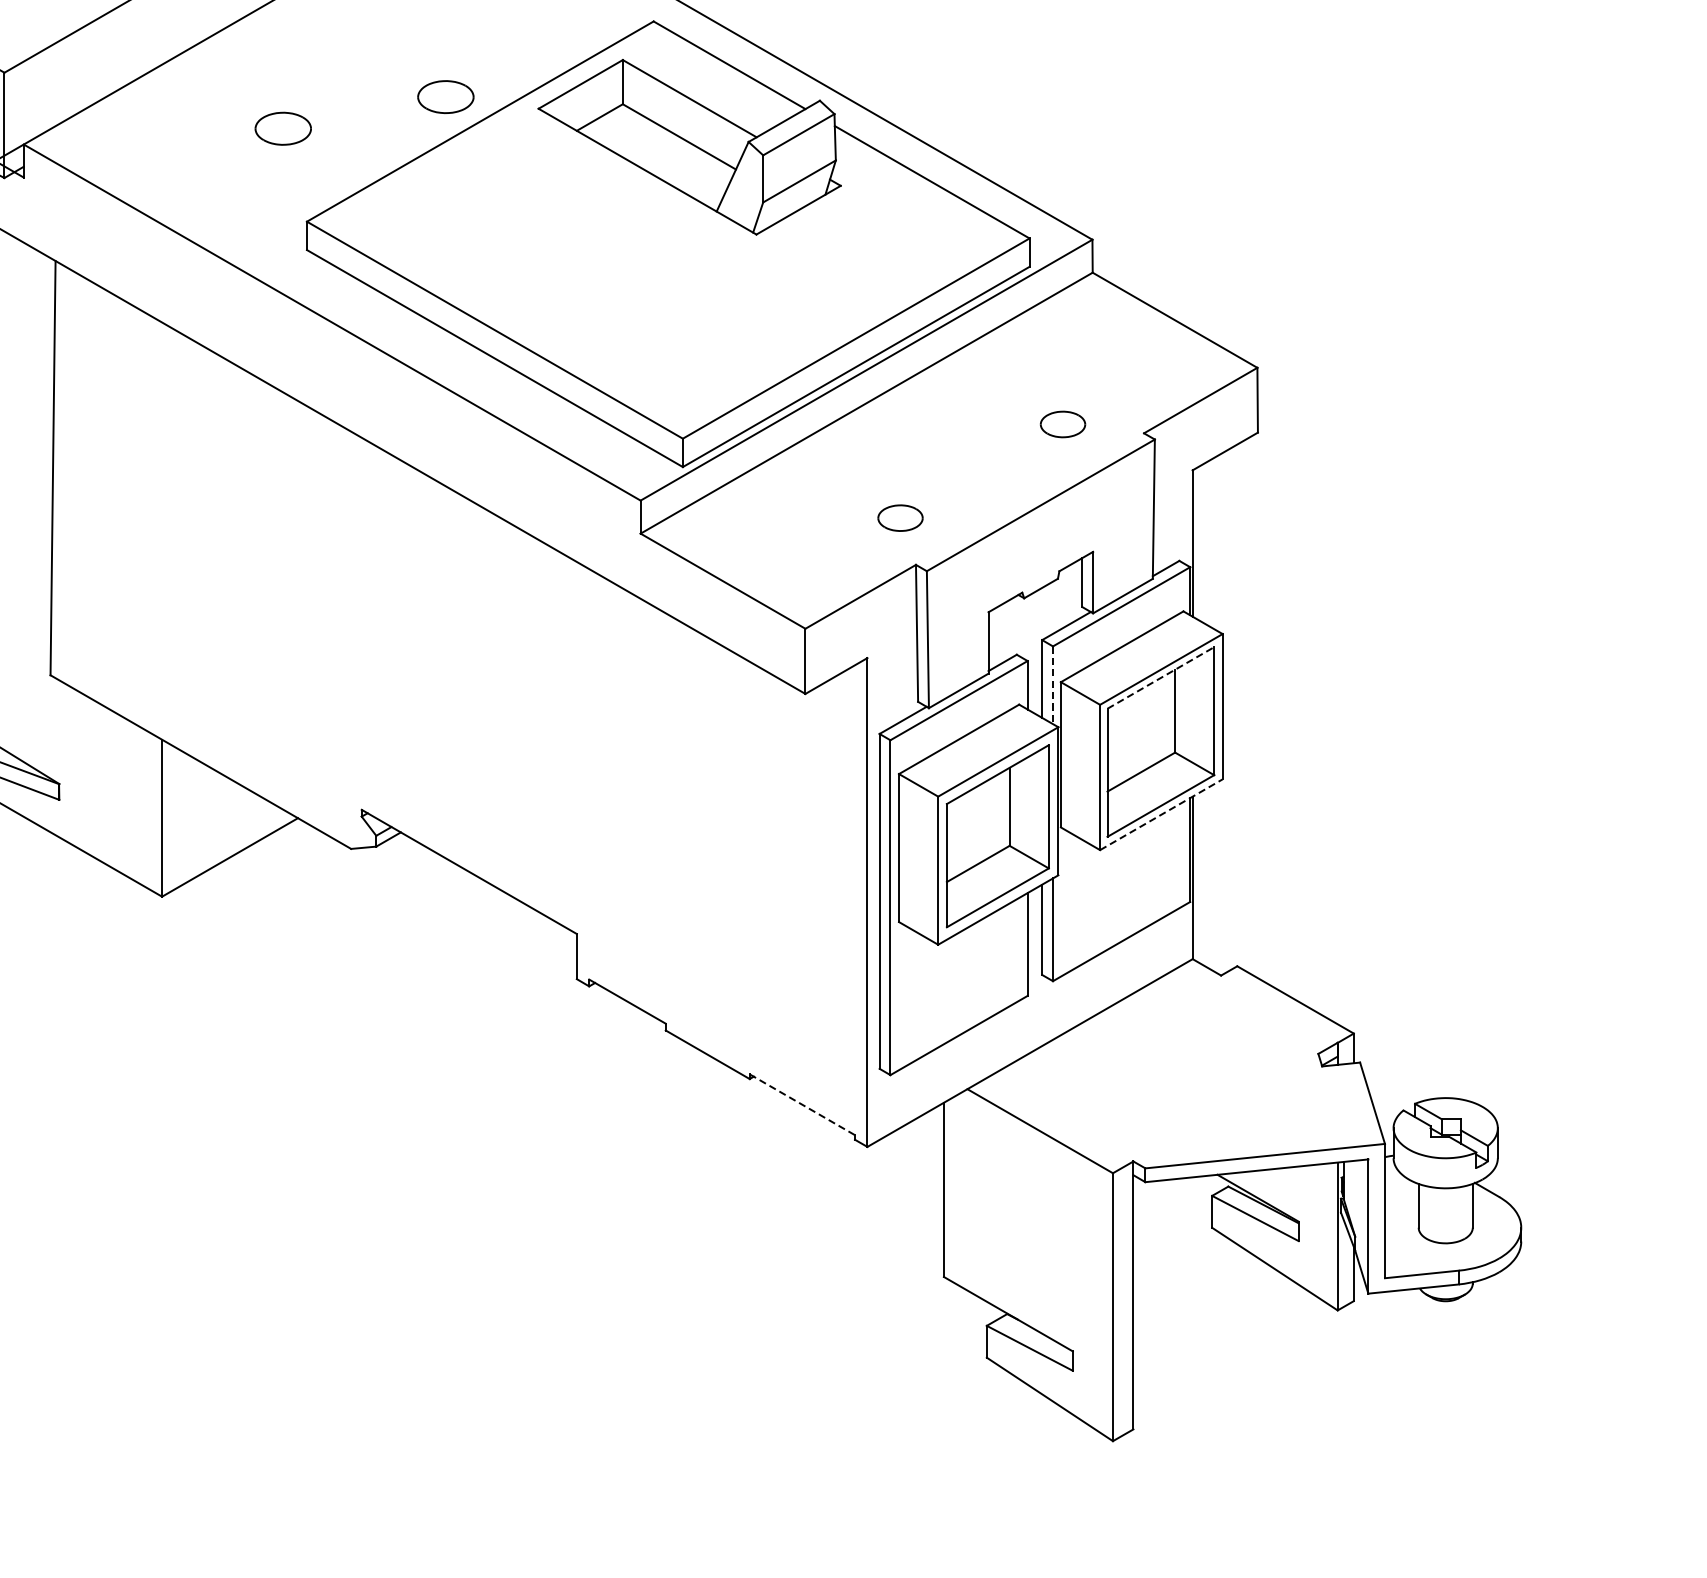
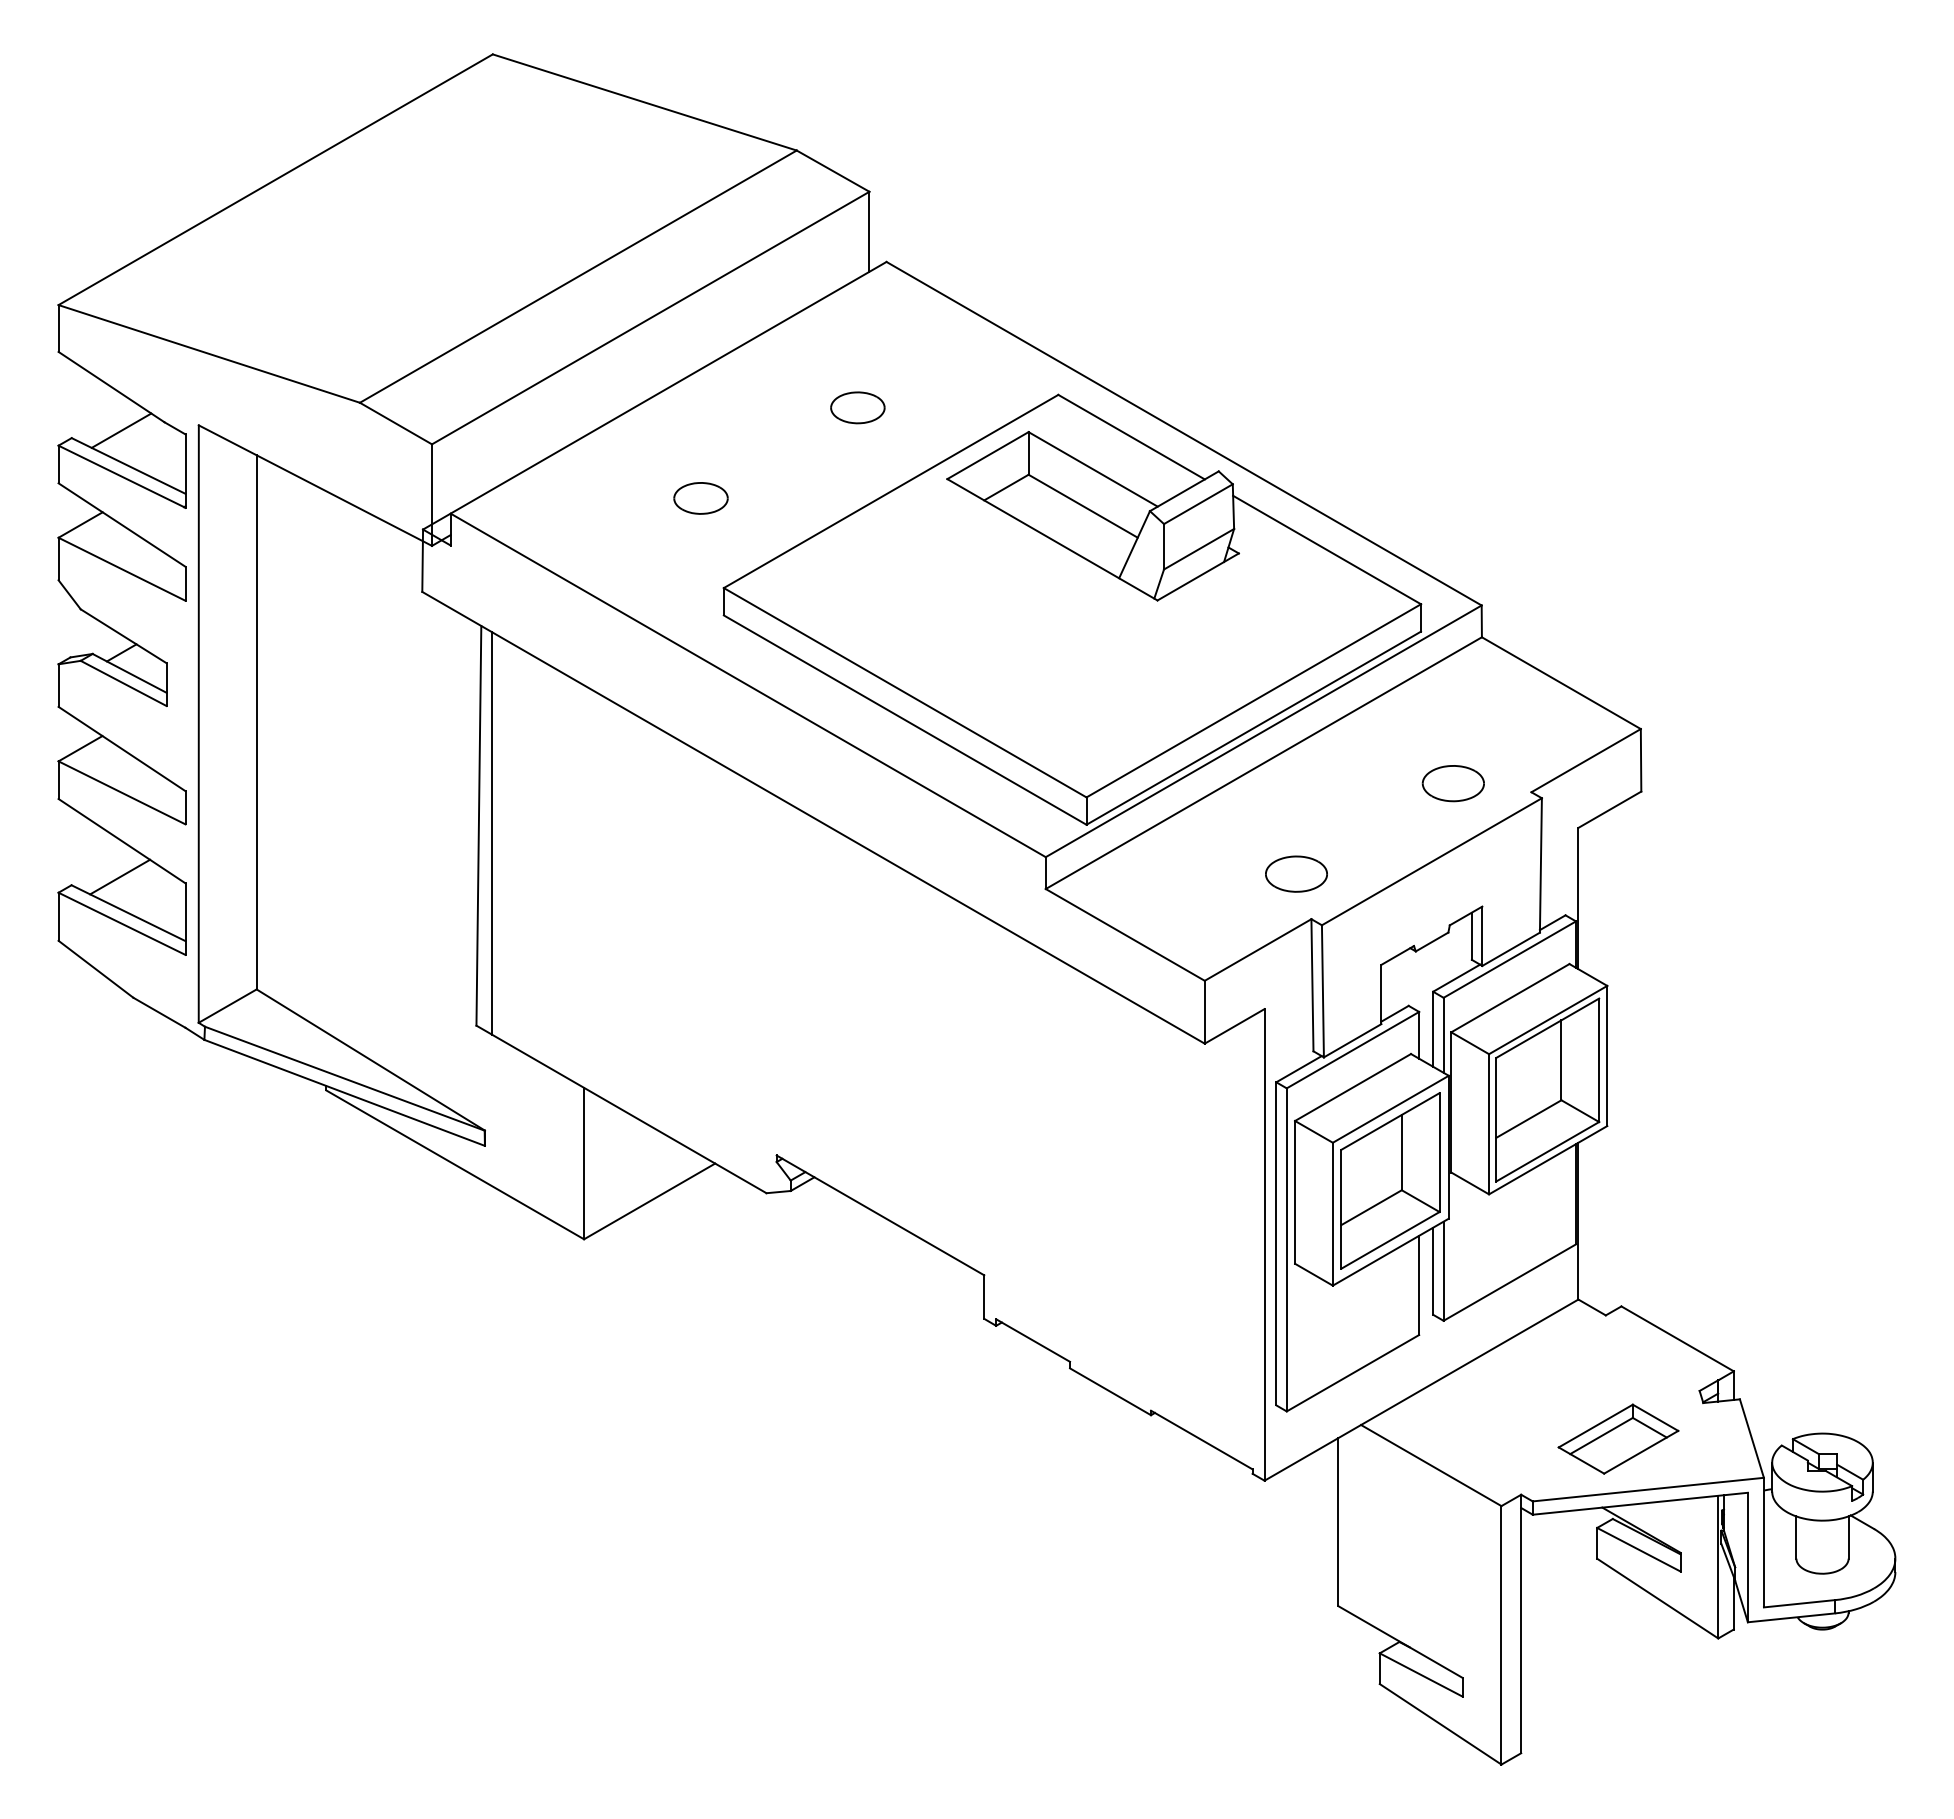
part: (445, 96) -> (857, 407), moved
part: (1062, 424) -> (1452, 783), size x1.43
line: (66, 476) -> (491, 833), added
part: (900, 517) -> (1296, 873), size x1.43
line: (1161, 678) -> (1548, 1028), dashed -> solid
line: (1052, 685) -> (1443, 1035), dashed -> solid
line: (1161, 813) -> (1548, 1159), dashed -> solid
part: (1234, 1103) -> (1618, 1438), added
line: (802, 1105) -> (1201, 1440), dashed -> solid

